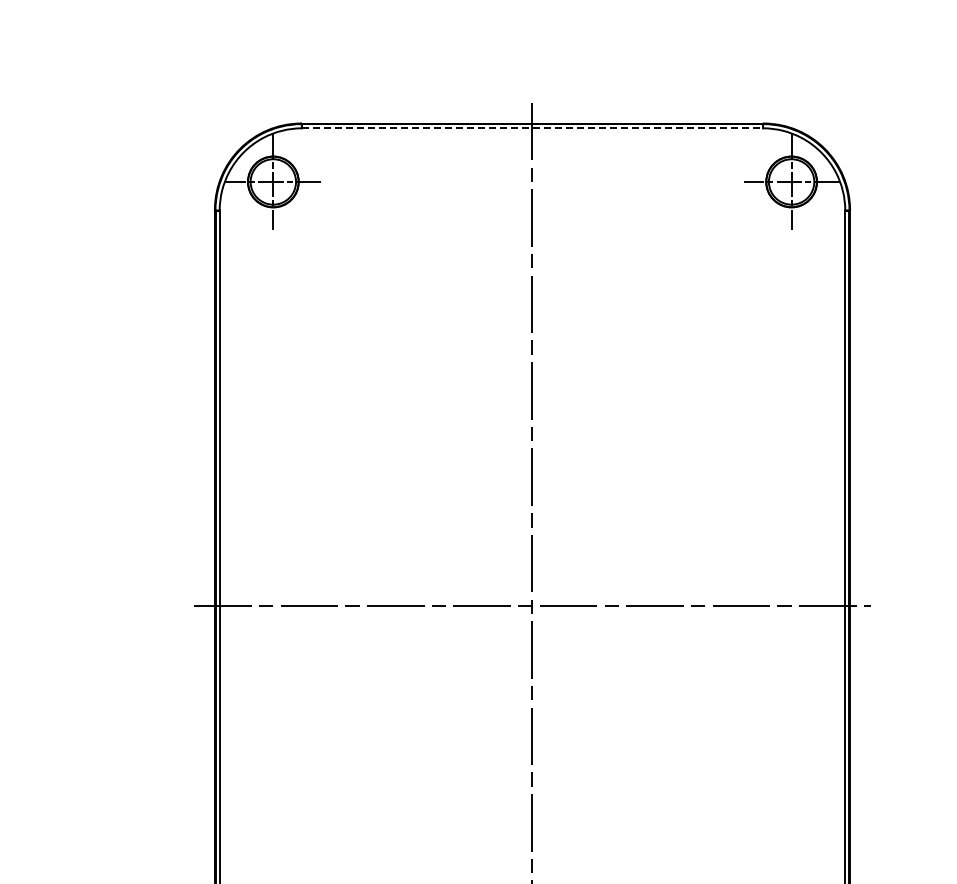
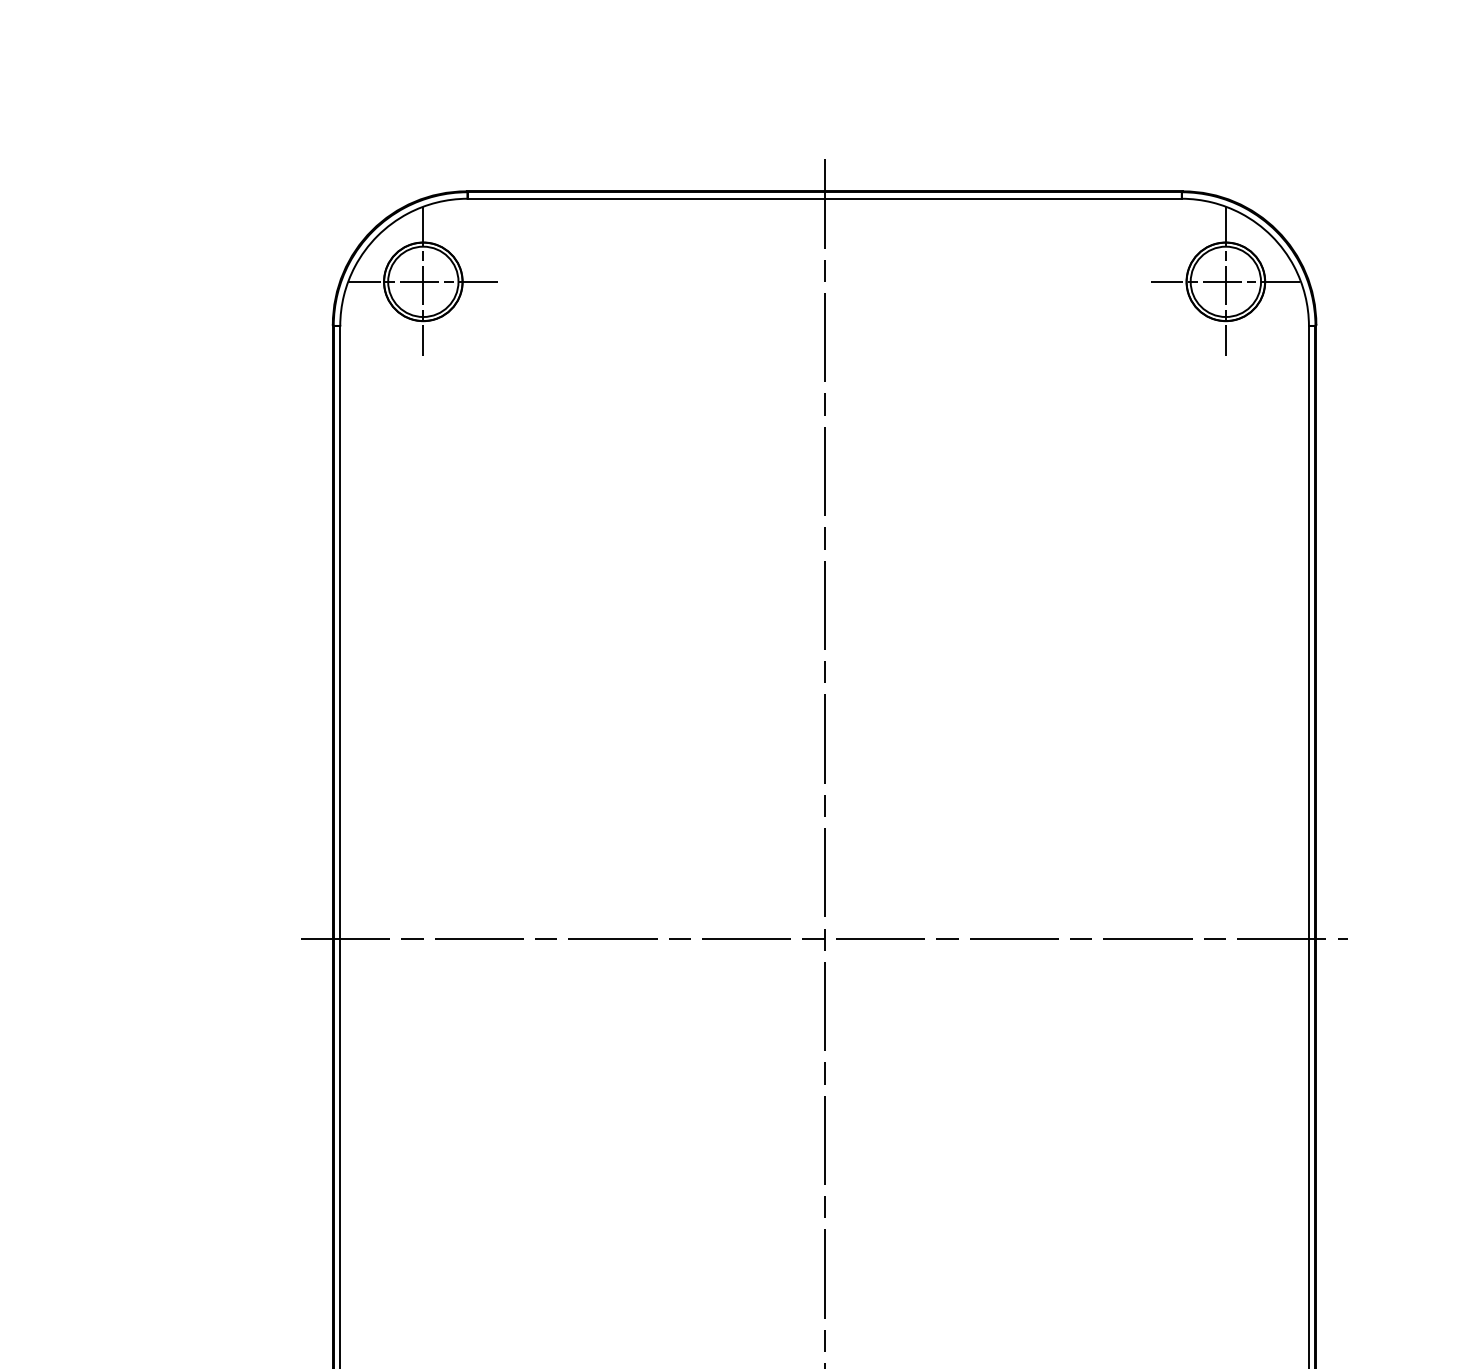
line: (532, 128) -> (824, 199), dashed -> solid

